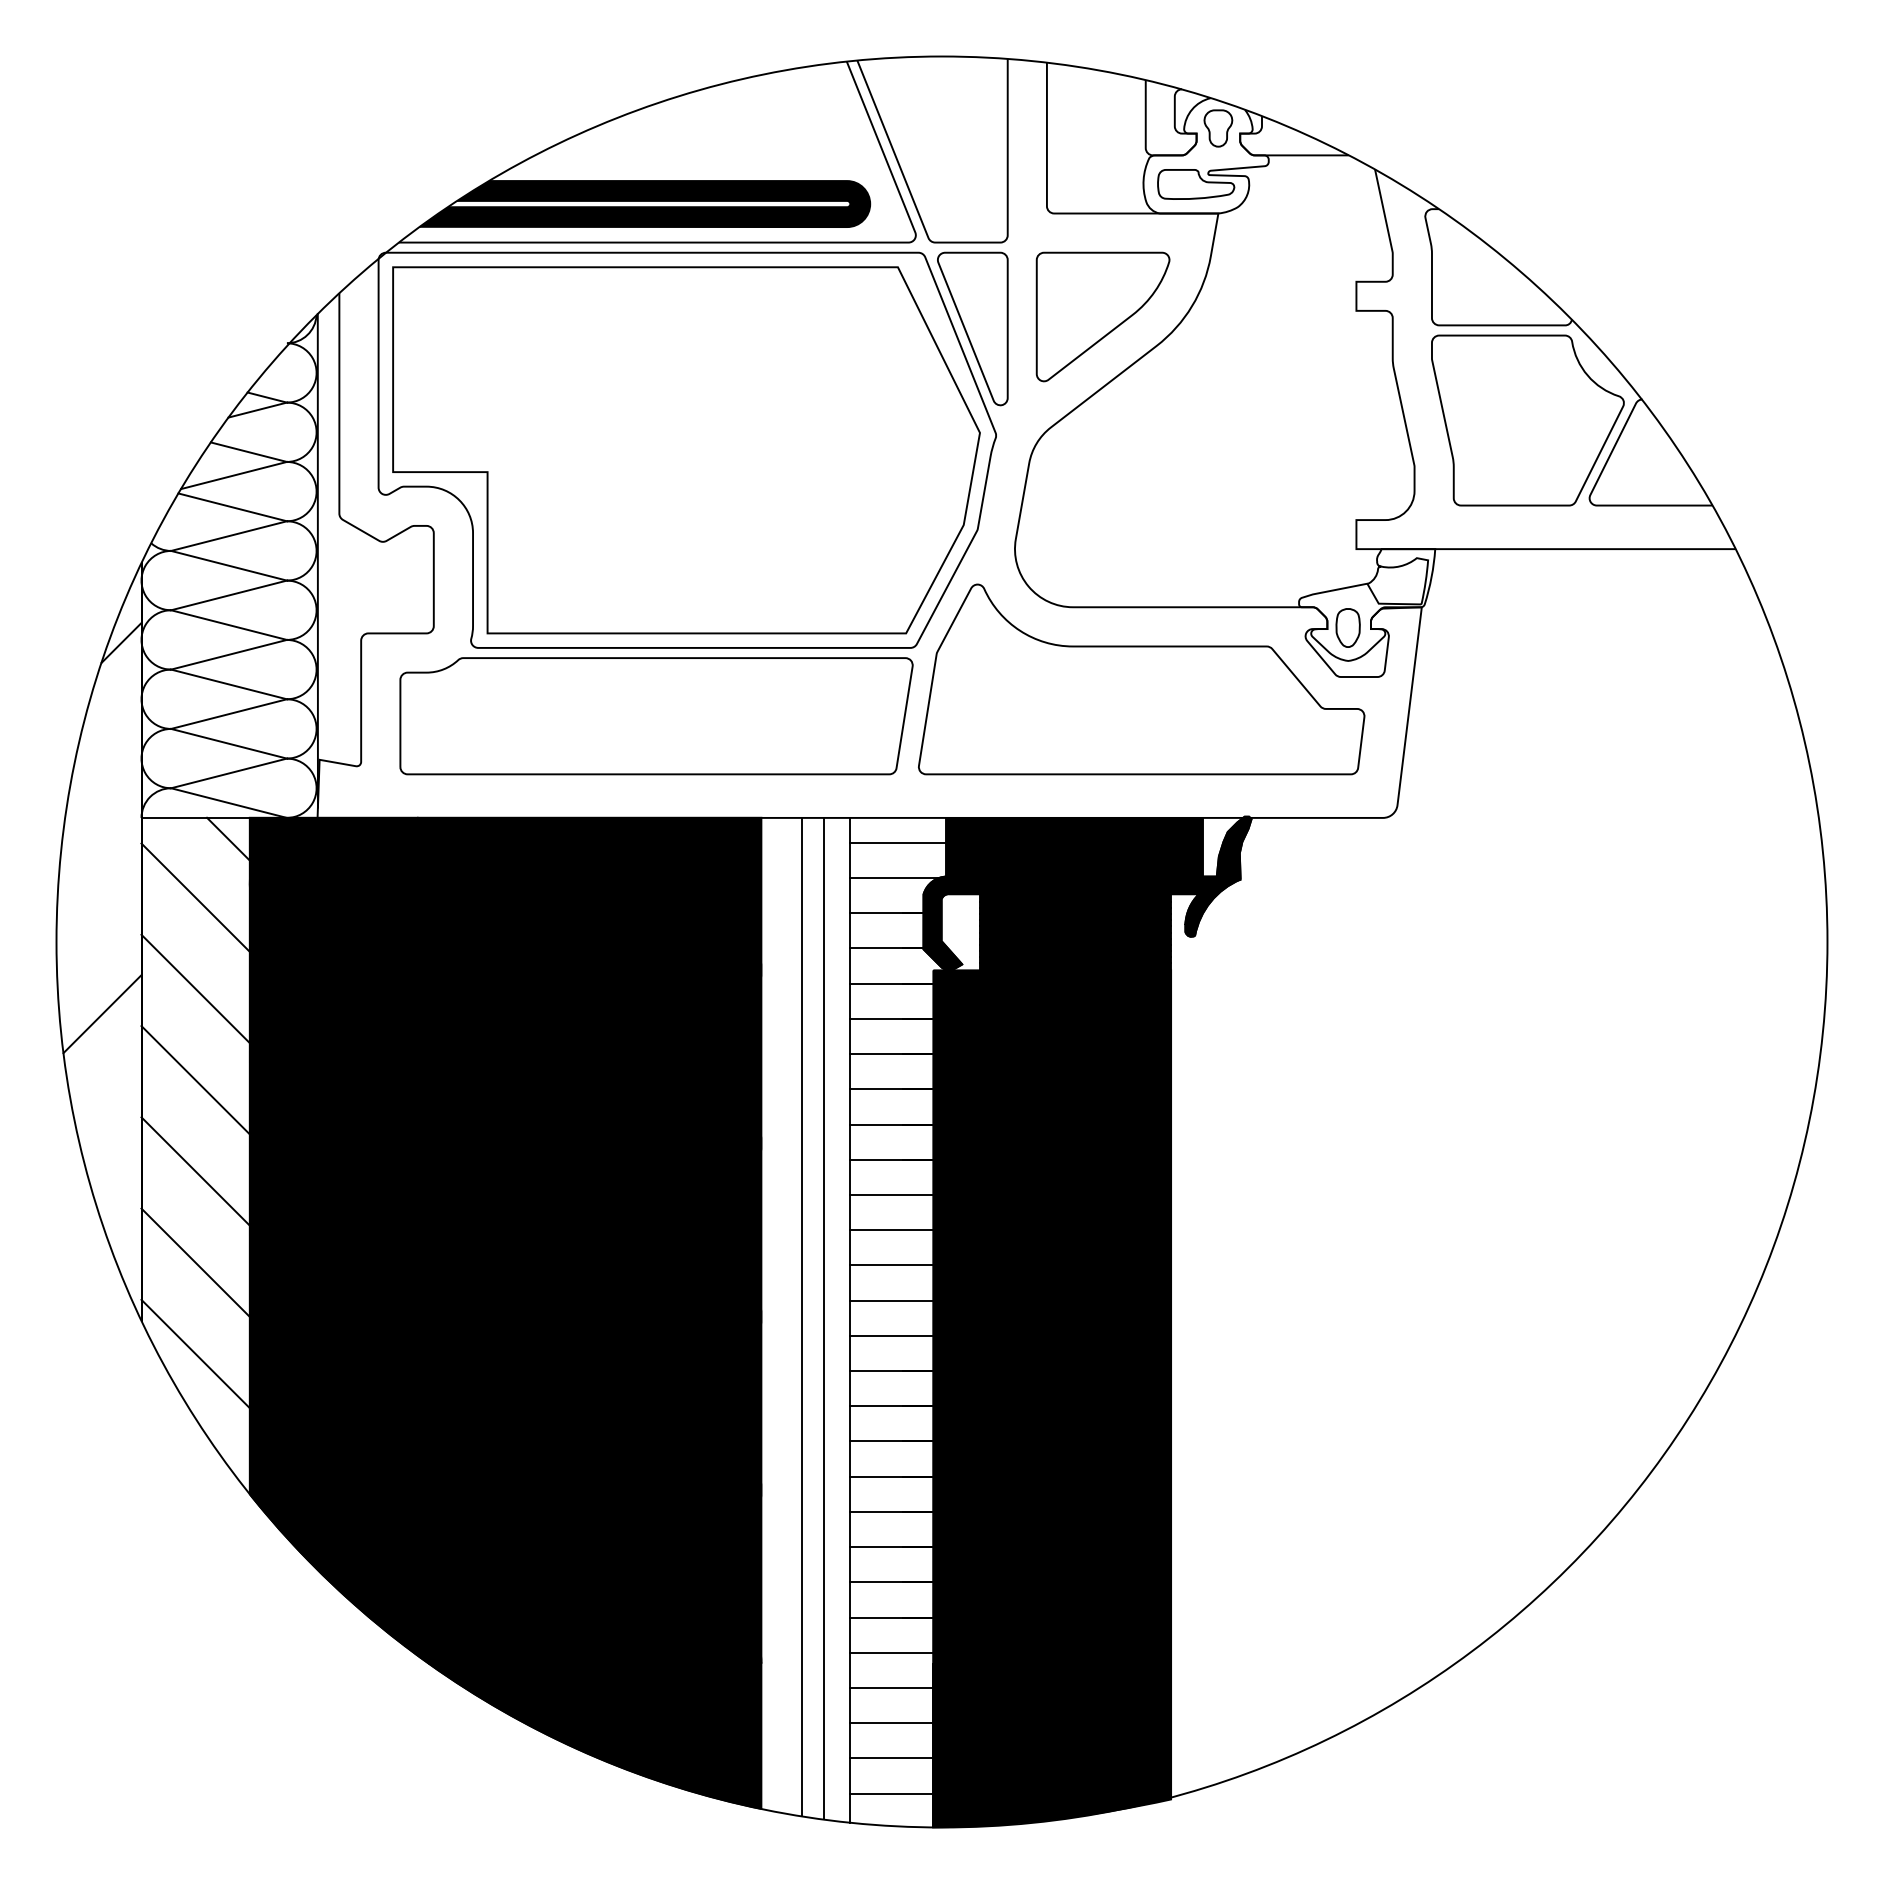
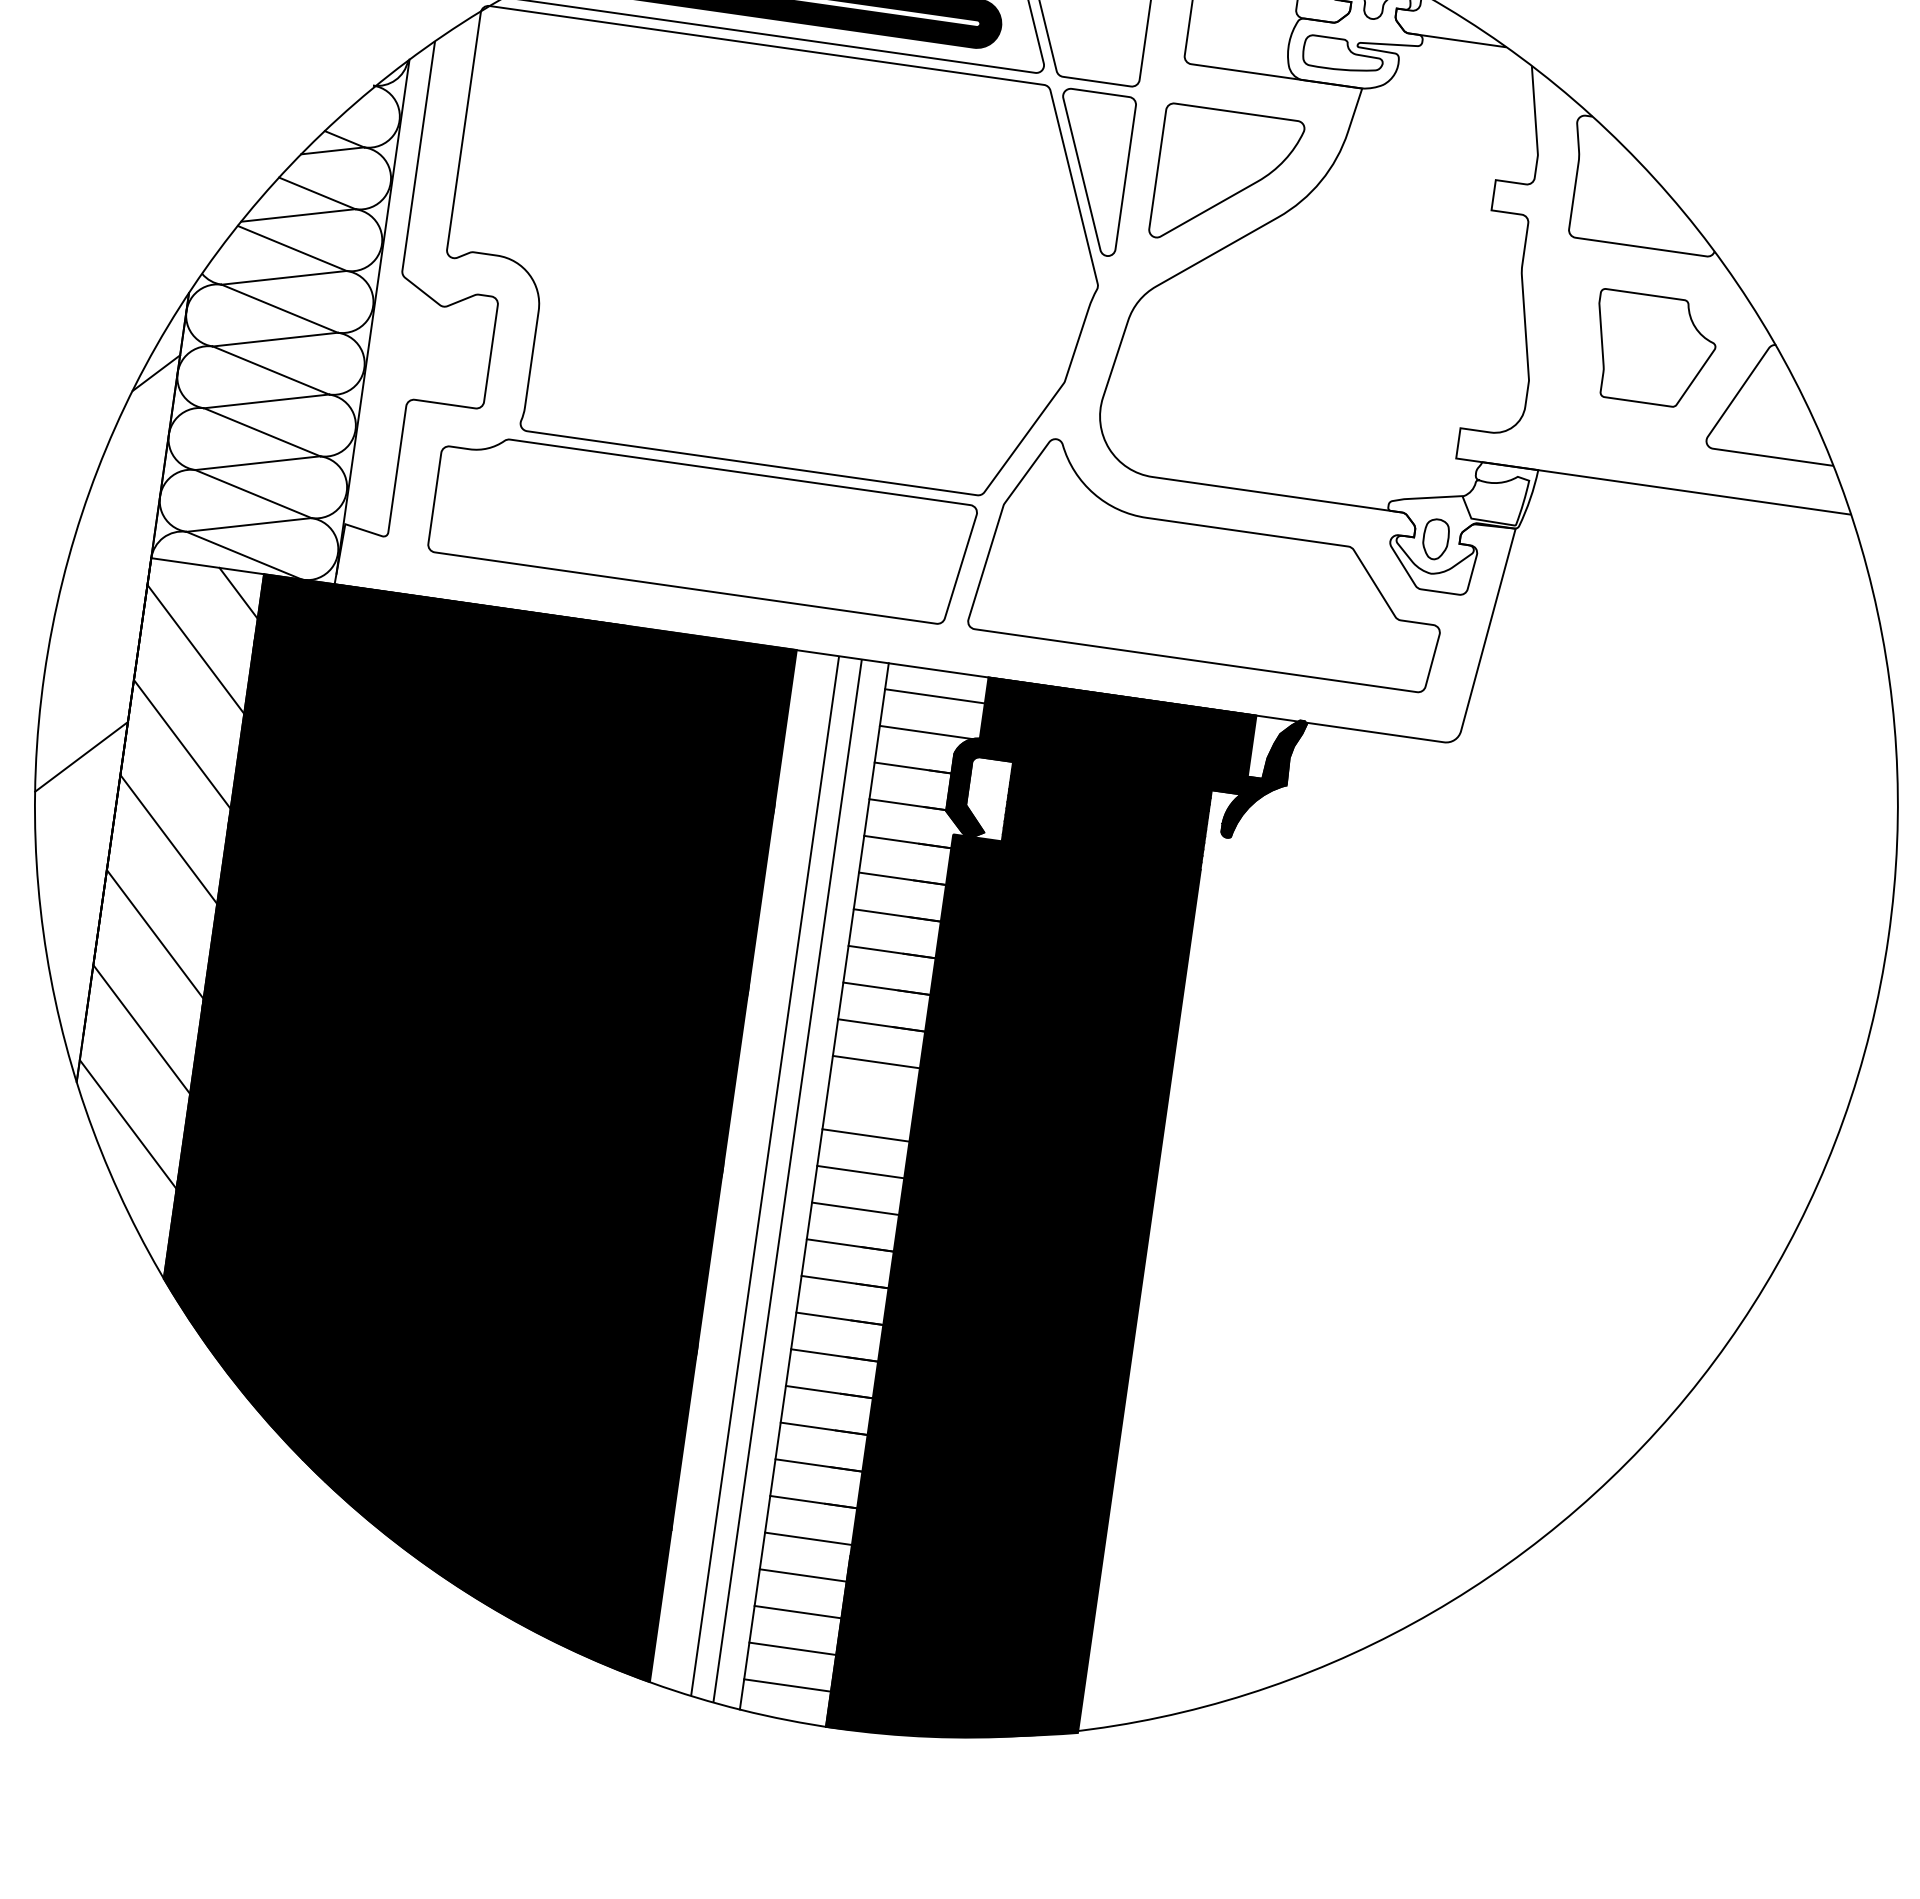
part: (1527, 420) -> (1653, 349), size x0.6
part: (686, 450) -> (773, 256), removed
line: (891, 1230) -> (871, 1099), removed

